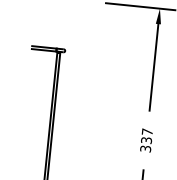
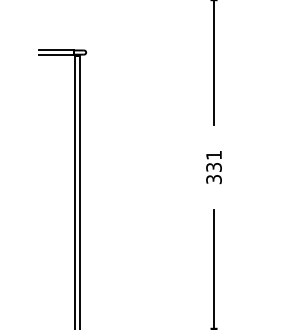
text: (147, 132) -> (213, 155), 337 -> 331

